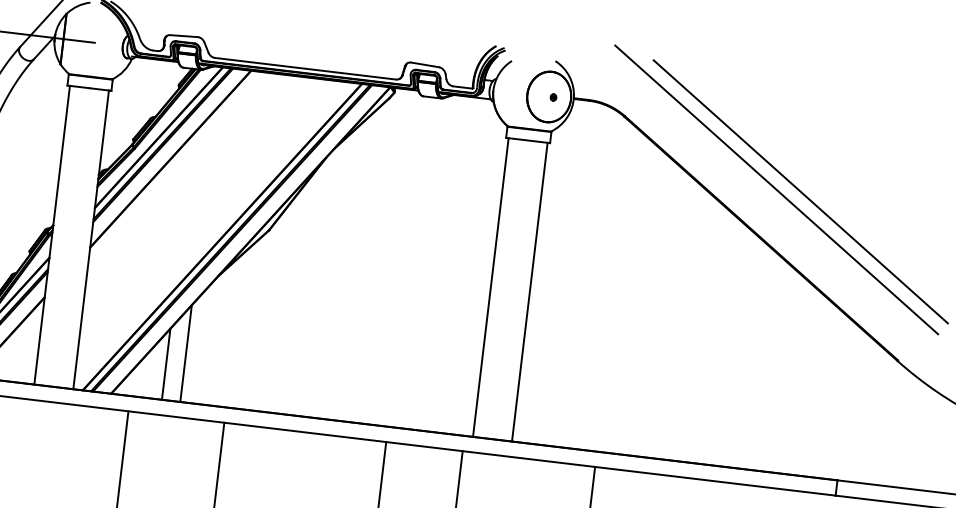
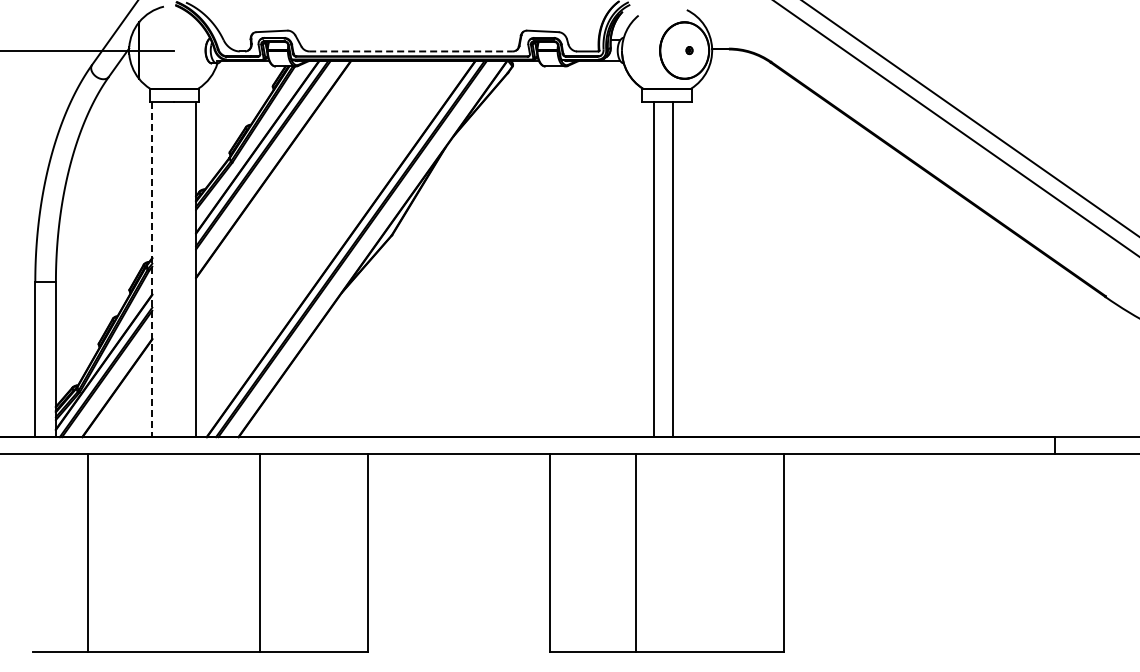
line: (305, 68) -> (411, 51), solid -> dashed
line: (52, 235) -> (152, 269), solid -> dashed
line: (491, 287) -> (673, 269), moved
line: (529, 292) -> (653, 269), moved
line: (186, 353) -> (316, 382), removed
line: (165, 364) -> (295, 397), removed

